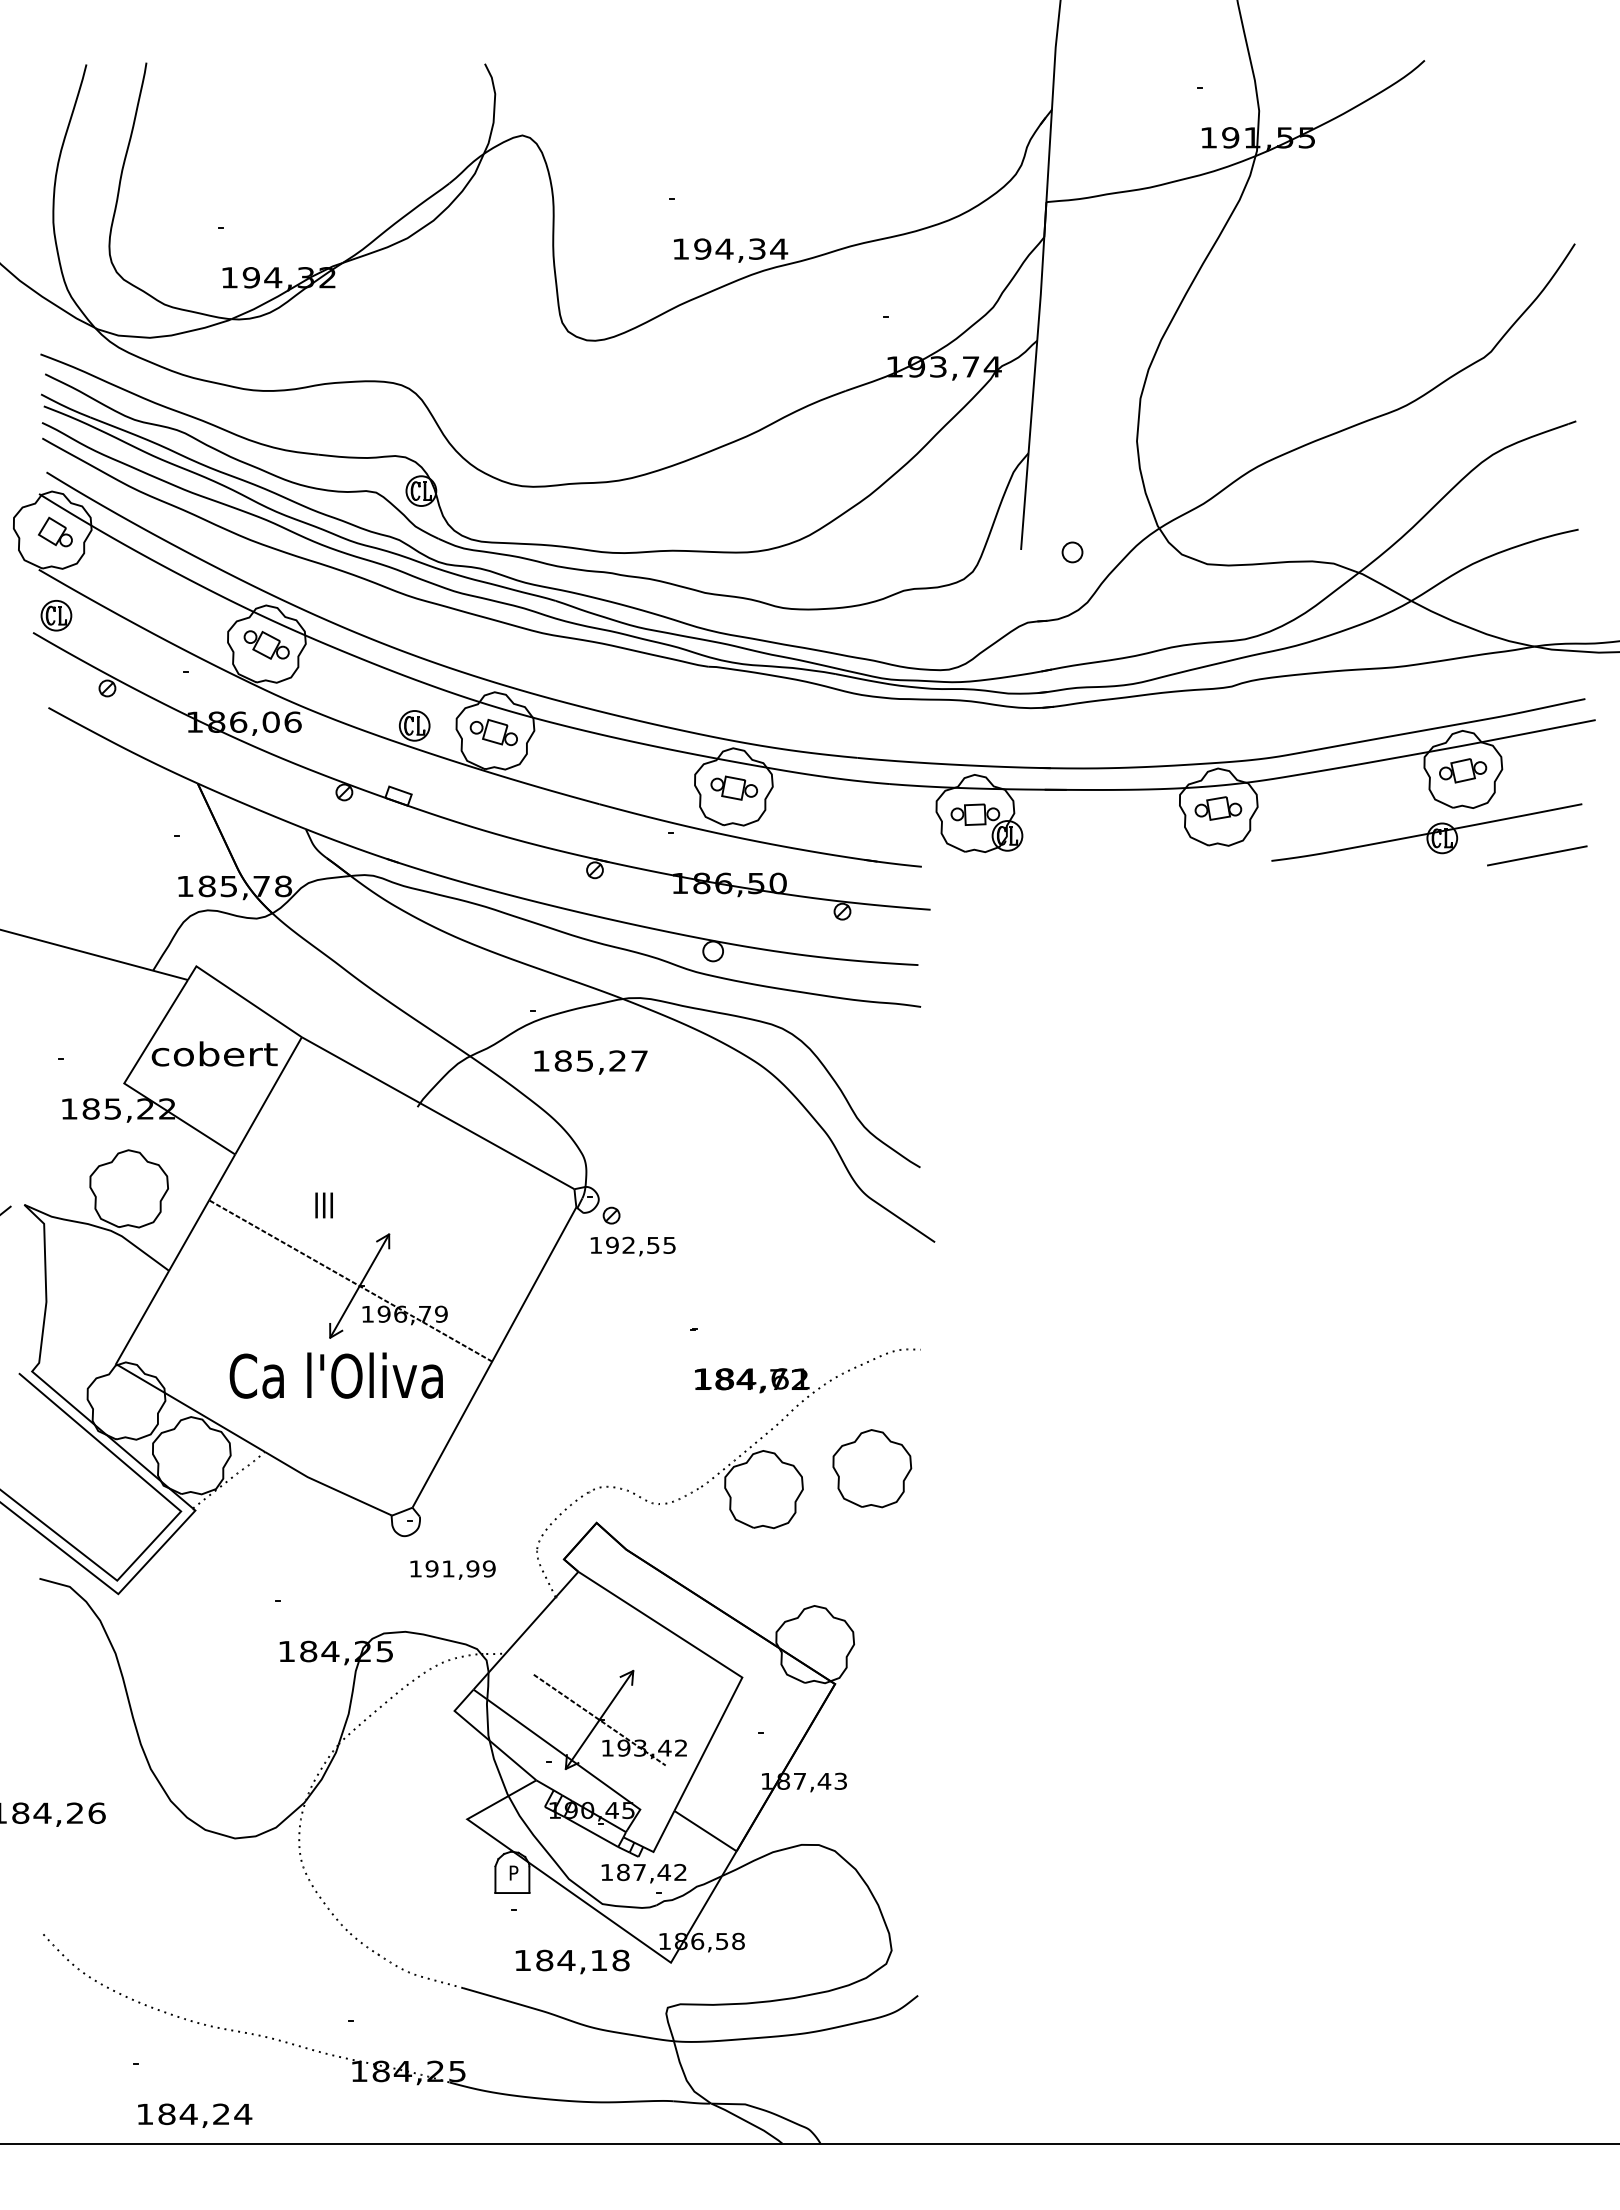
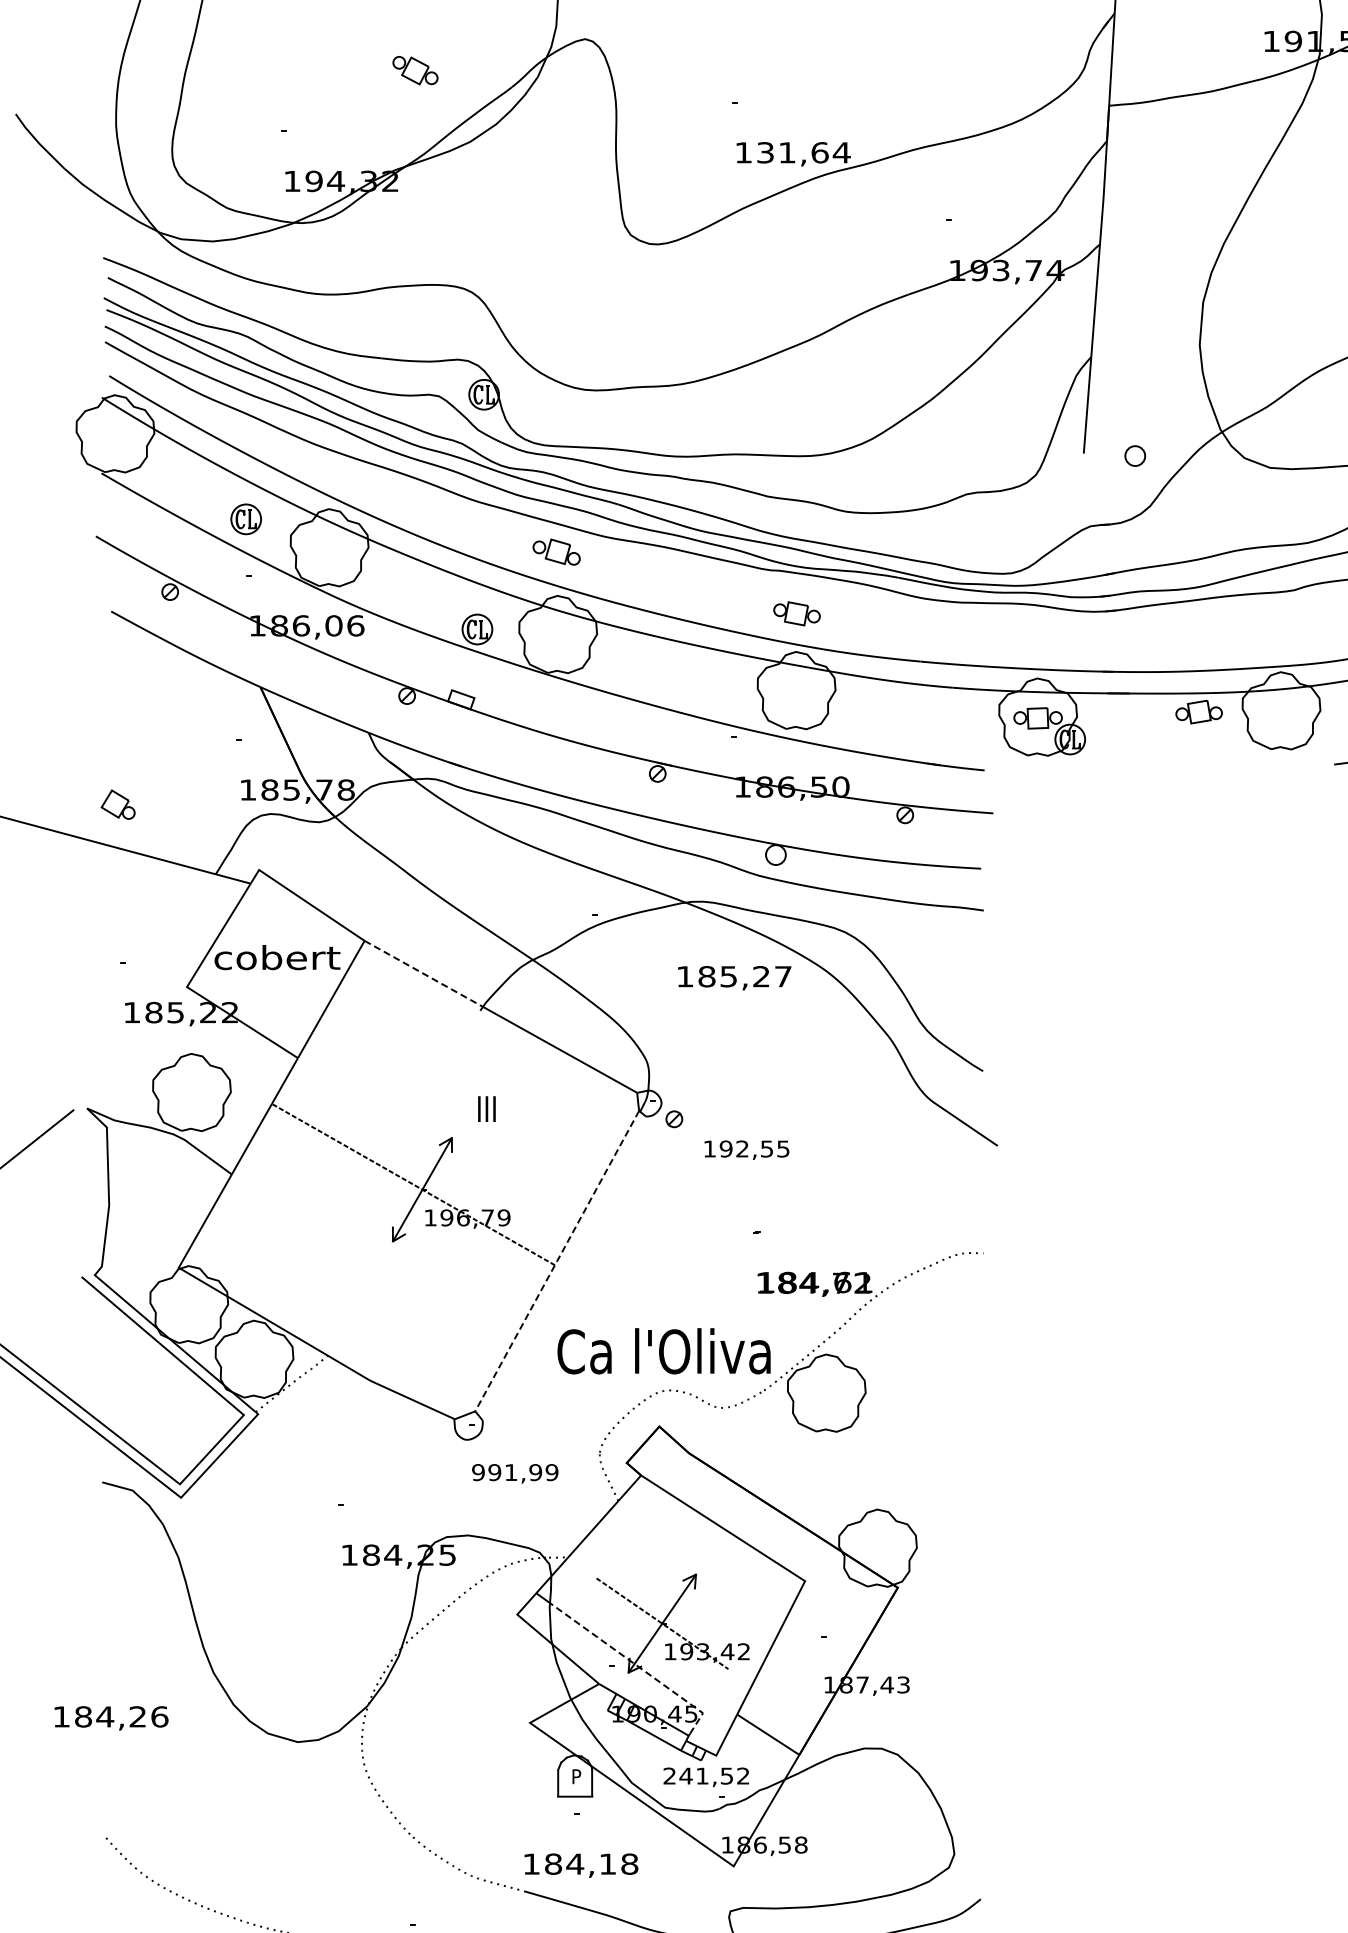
text: (730, 248) -> (793, 152), 194,34 -> 131,64
part: (55, 531) -> (118, 804), moved
part: (56, 615) -> (246, 519), moved
part: (266, 644) -> (415, 70), moved
part: (493, 732) -> (556, 552), moved
part: (733, 787) -> (796, 613), moved
part: (1218, 808) -> (1199, 712), moved
text: (590, 1062) -> (734, 978), moved
line: (361, 1070) -> (424, 974), solid -> dashed
text: (323, 1205) -> (486, 1109), moved
text: (632, 1246) -> (746, 1150), moved
line: (494, 1357) -> (557, 1261), solid -> dashed
text: (335, 1375) -> (663, 1351), moved
part: (872, 1468) -> (935, 1372), removed
text: (415, 1568) -> (478, 1472), 191,99 -> 991,99
line: (573, 1761) -> (636, 1665), solid -> dashed
text: (635, 1872) -> (698, 1776), 187,42 -> 241,52
text: (572, 1961) -> (581, 1865), moved

